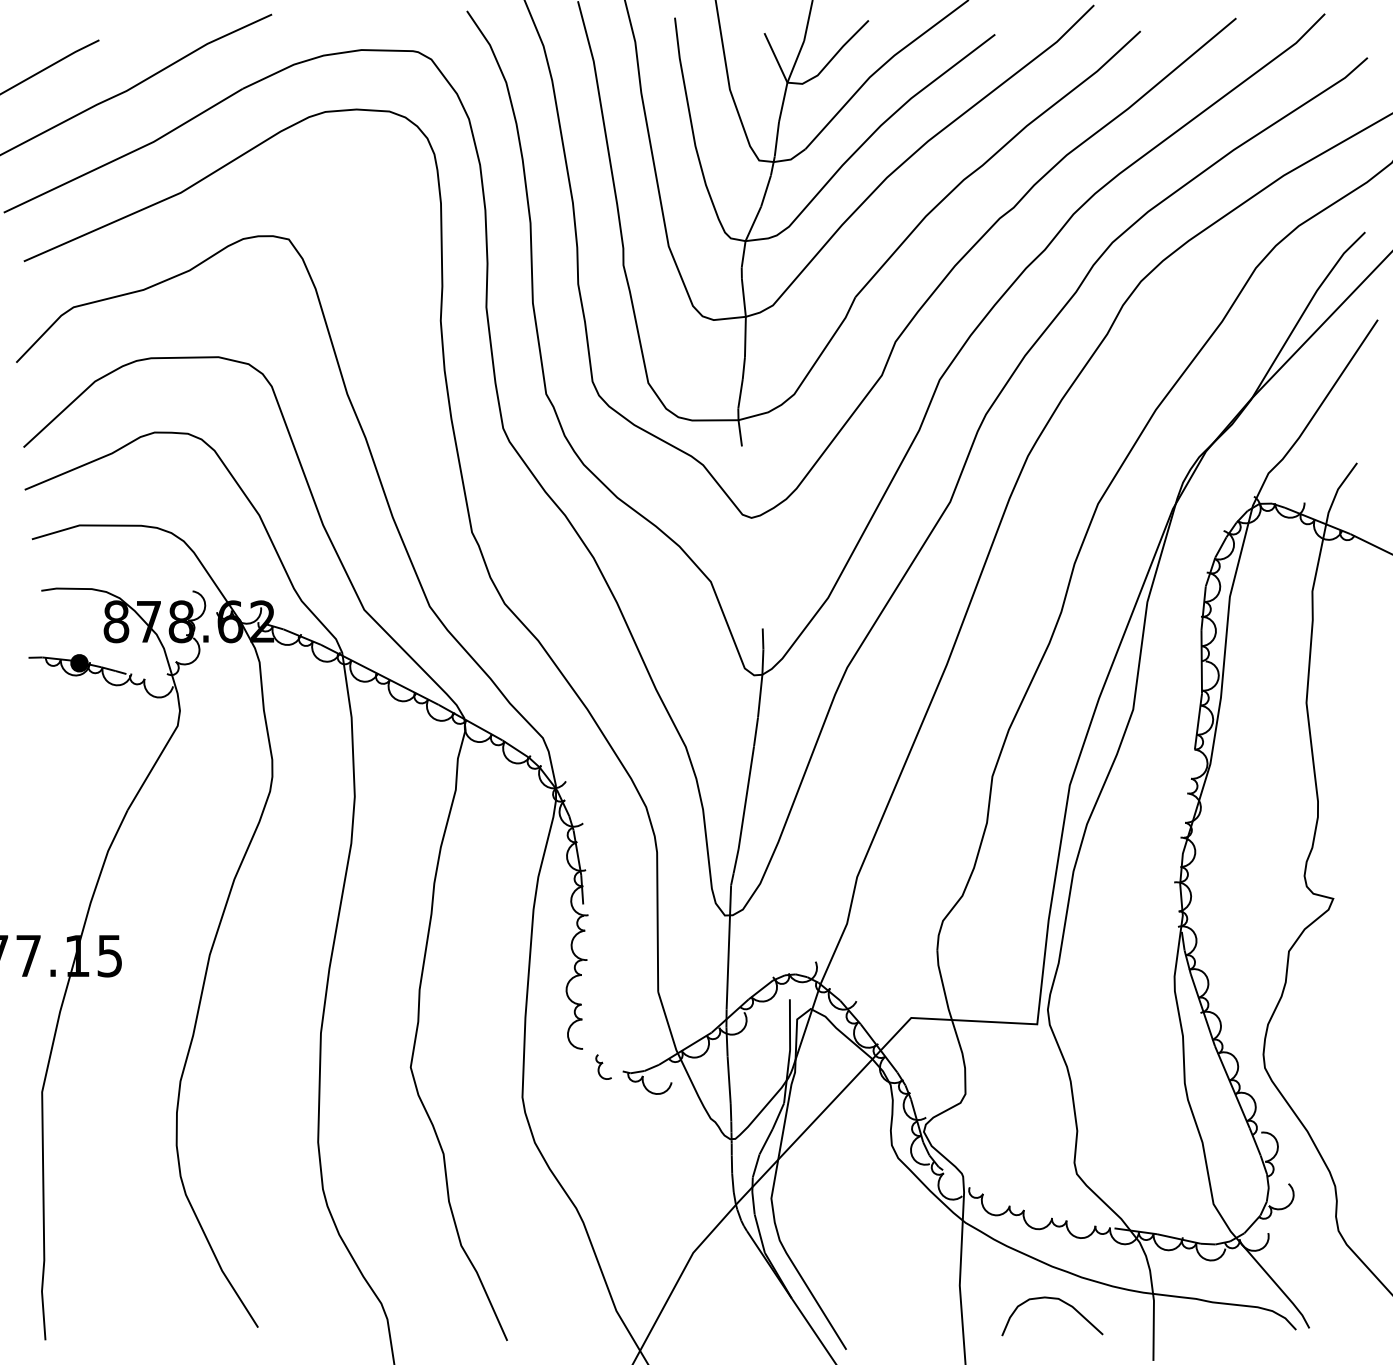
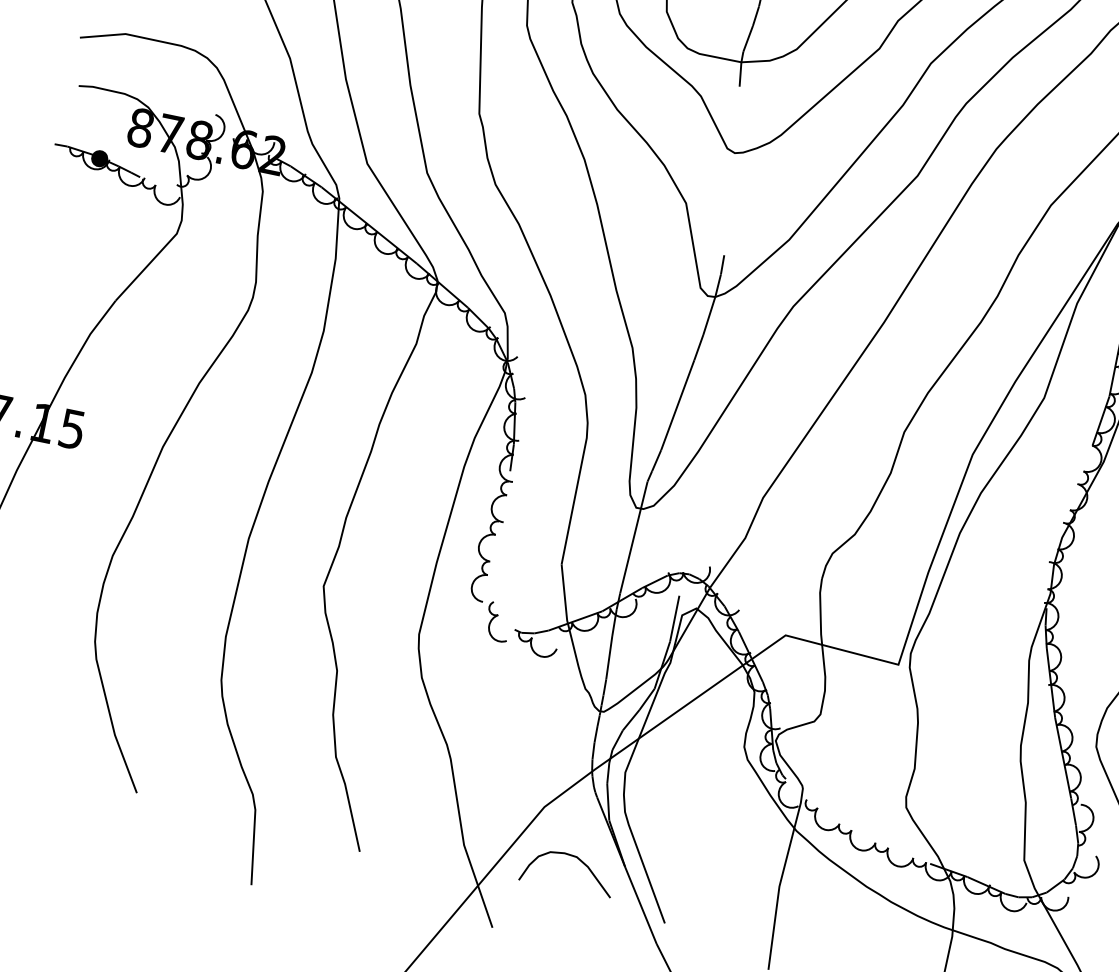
part: (603, 1066) -> (498, 621), size x1.67
curve: (1052, 1299) -> (571, 856), moved

